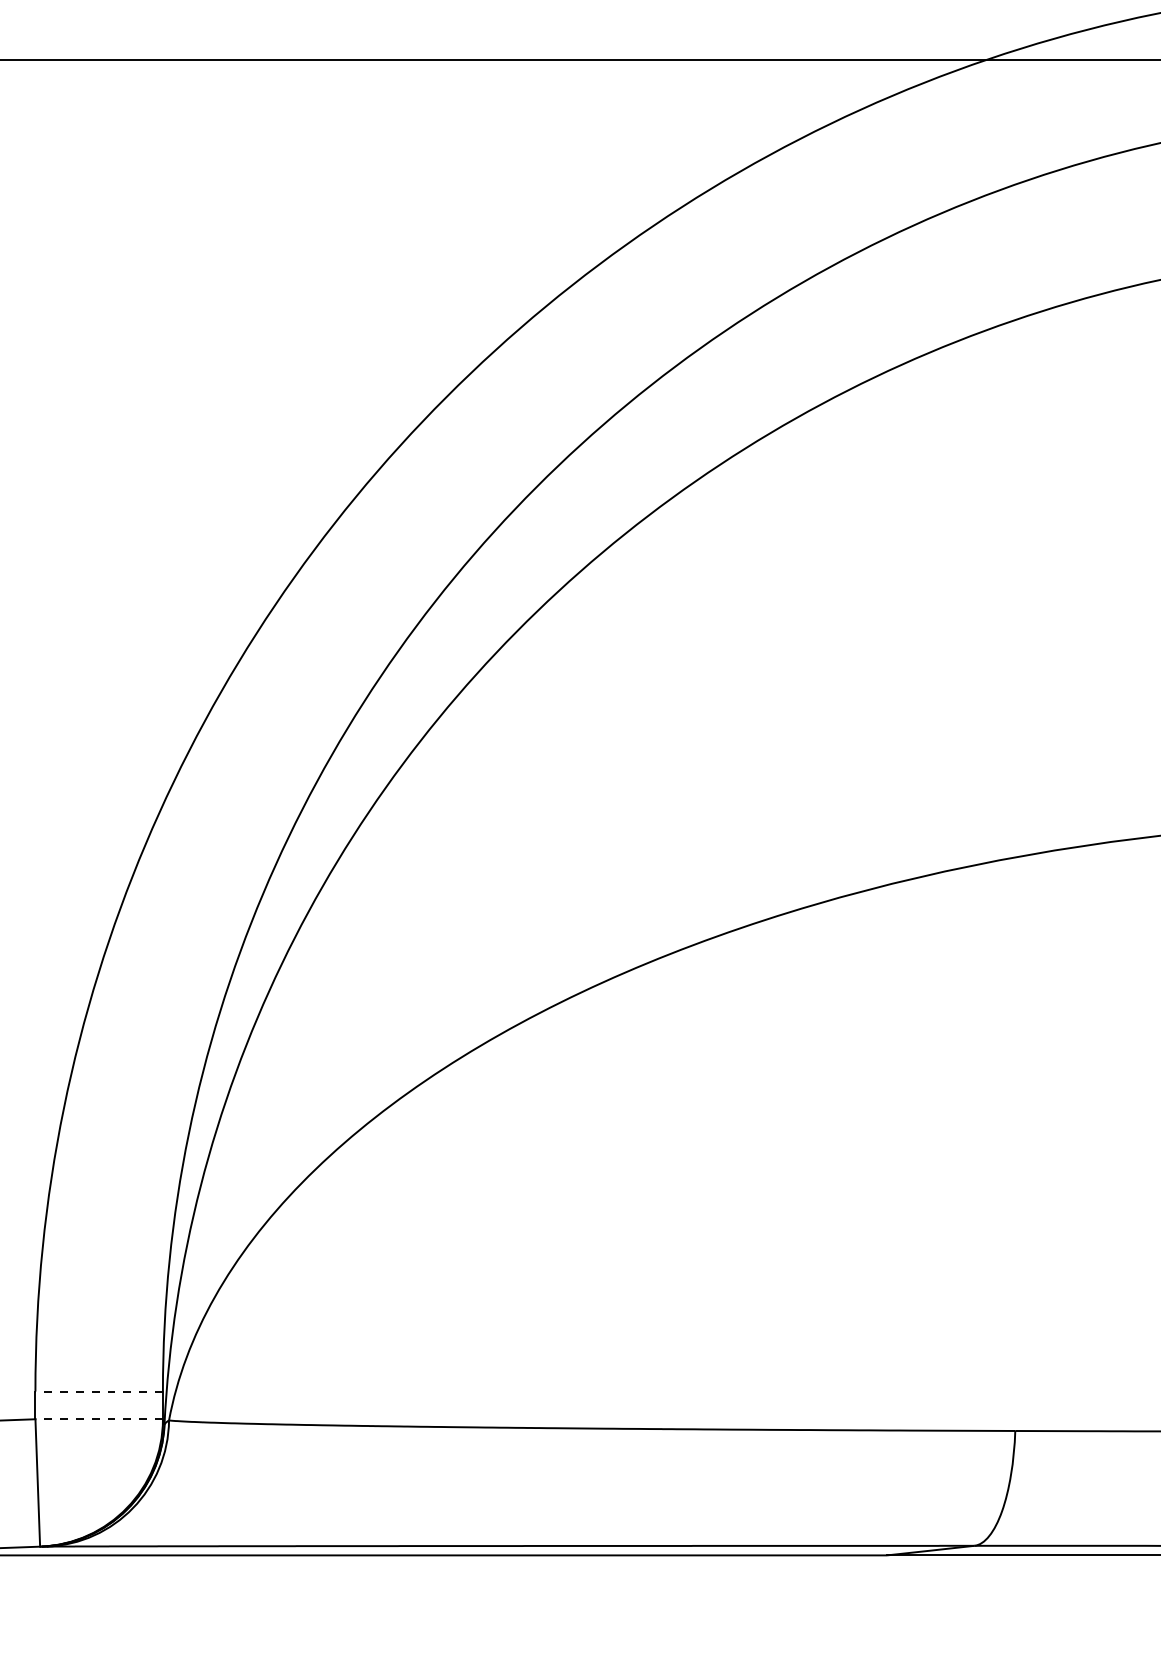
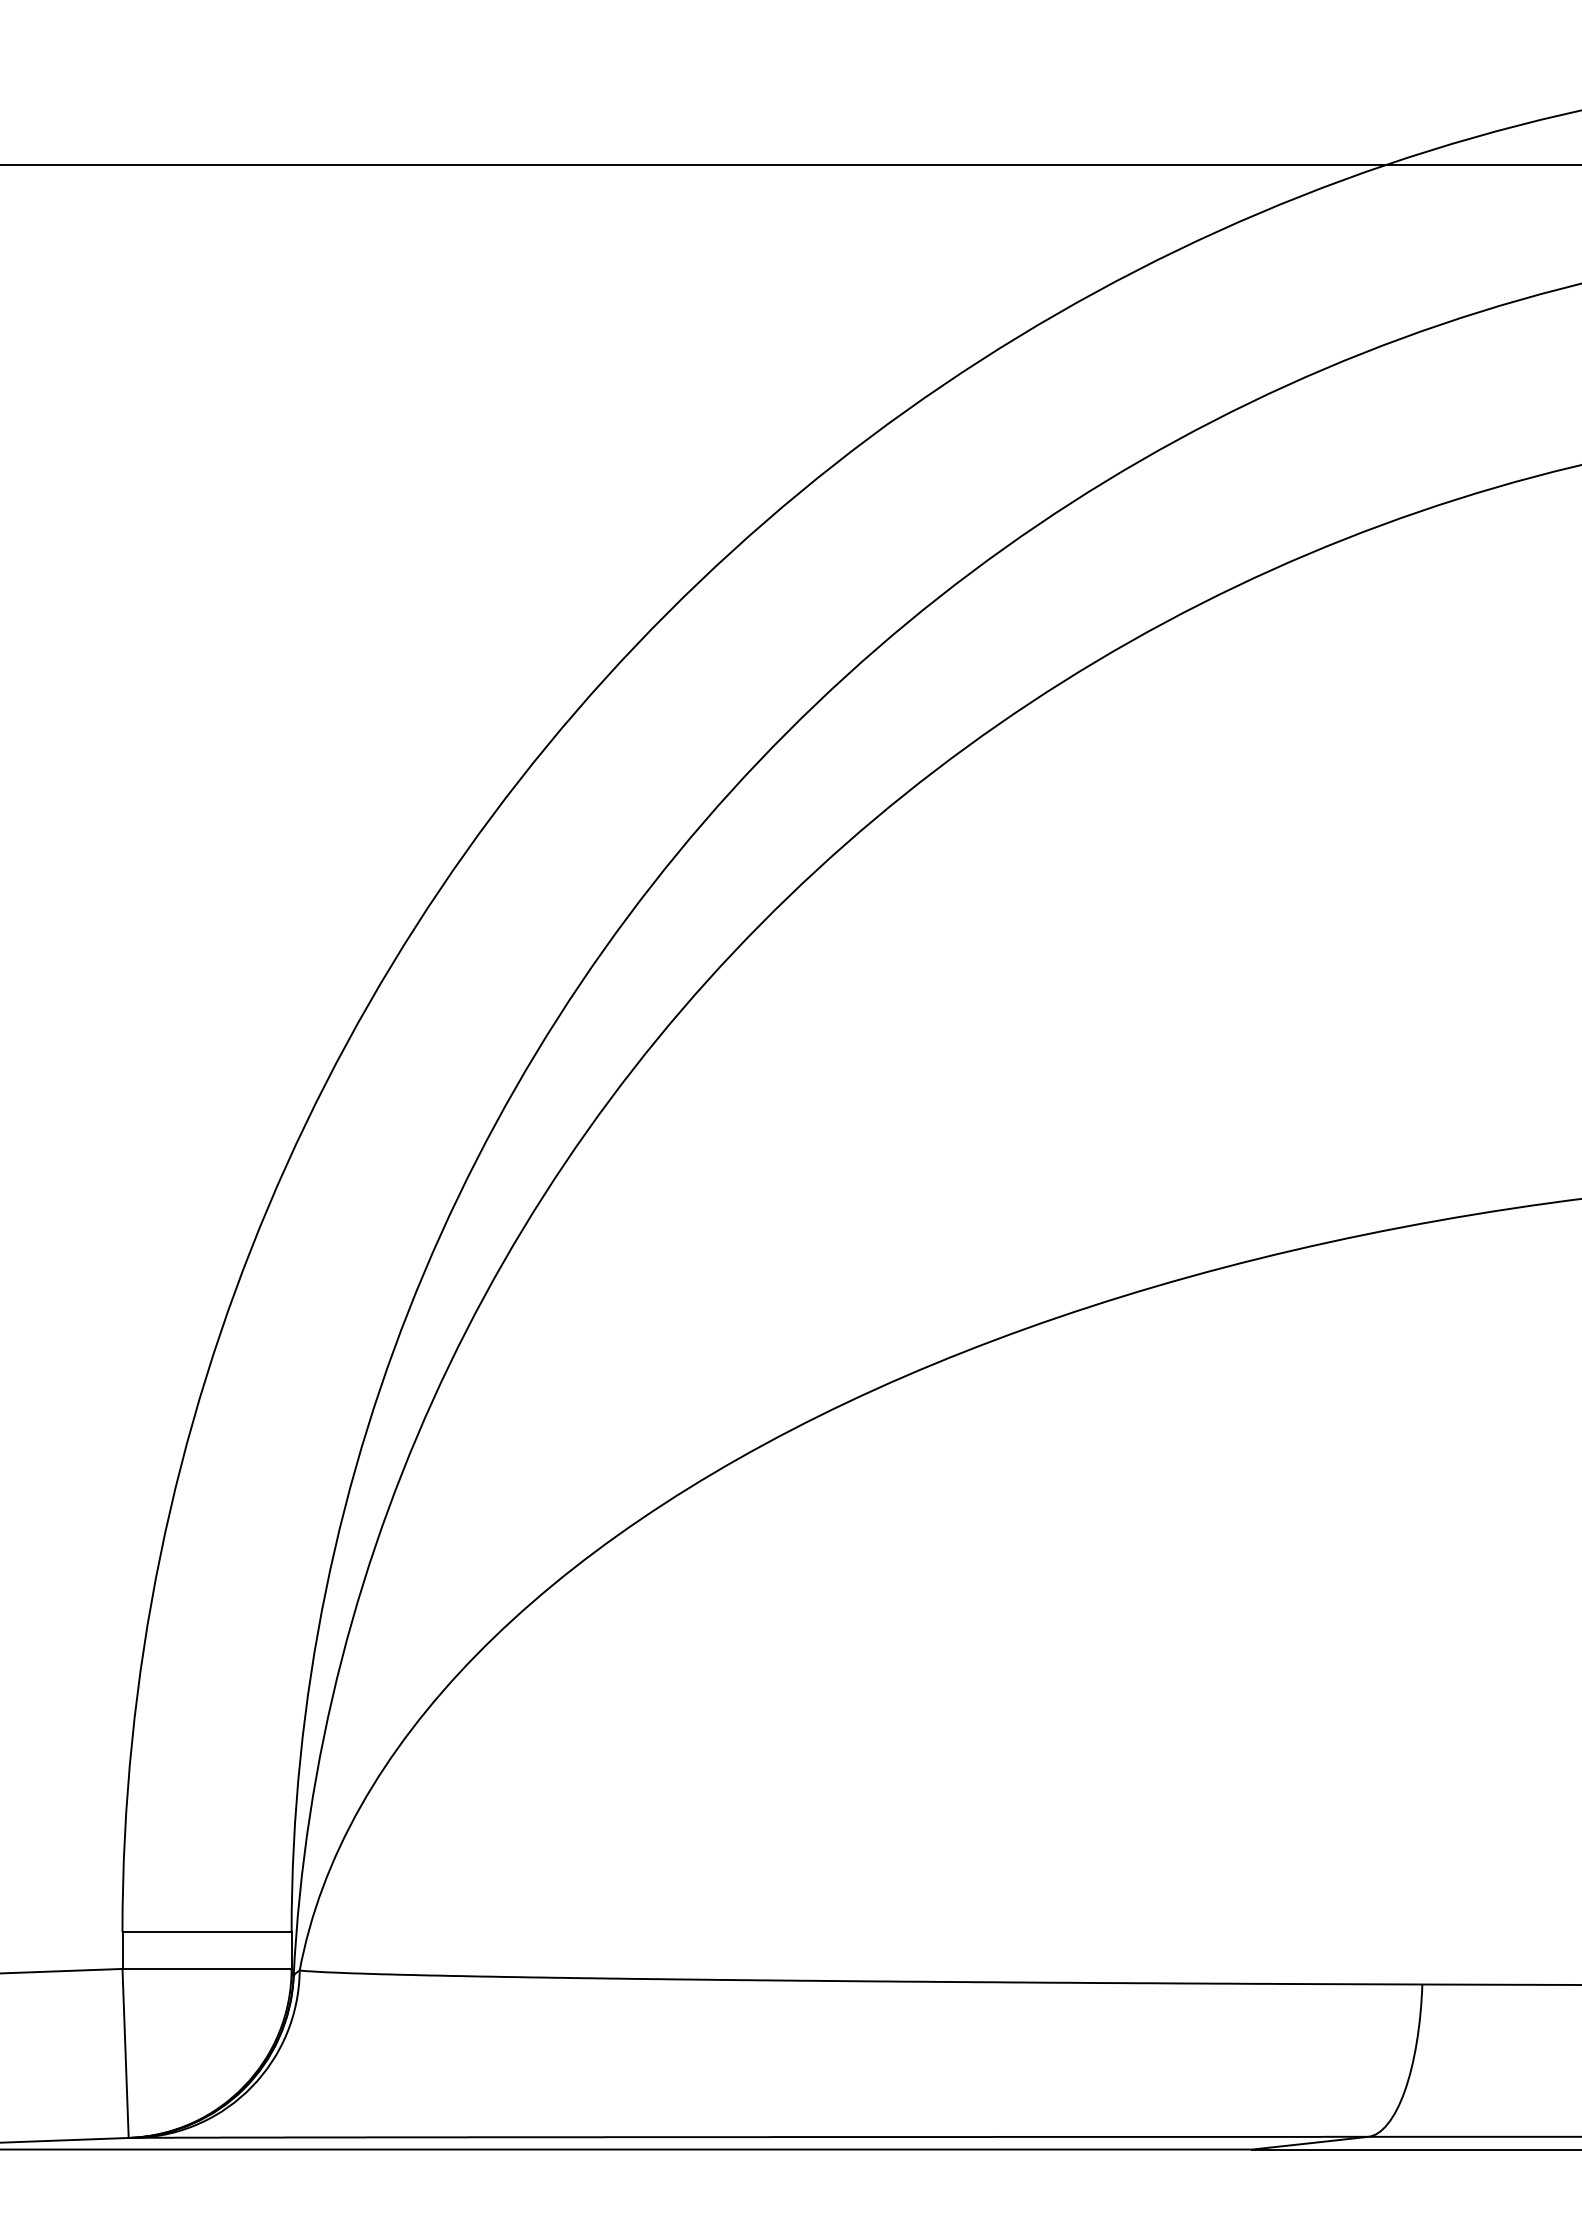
line: (99, 1391) -> (207, 1932), dashed -> solid
line: (99, 1418) -> (207, 1968), dashed -> solid

